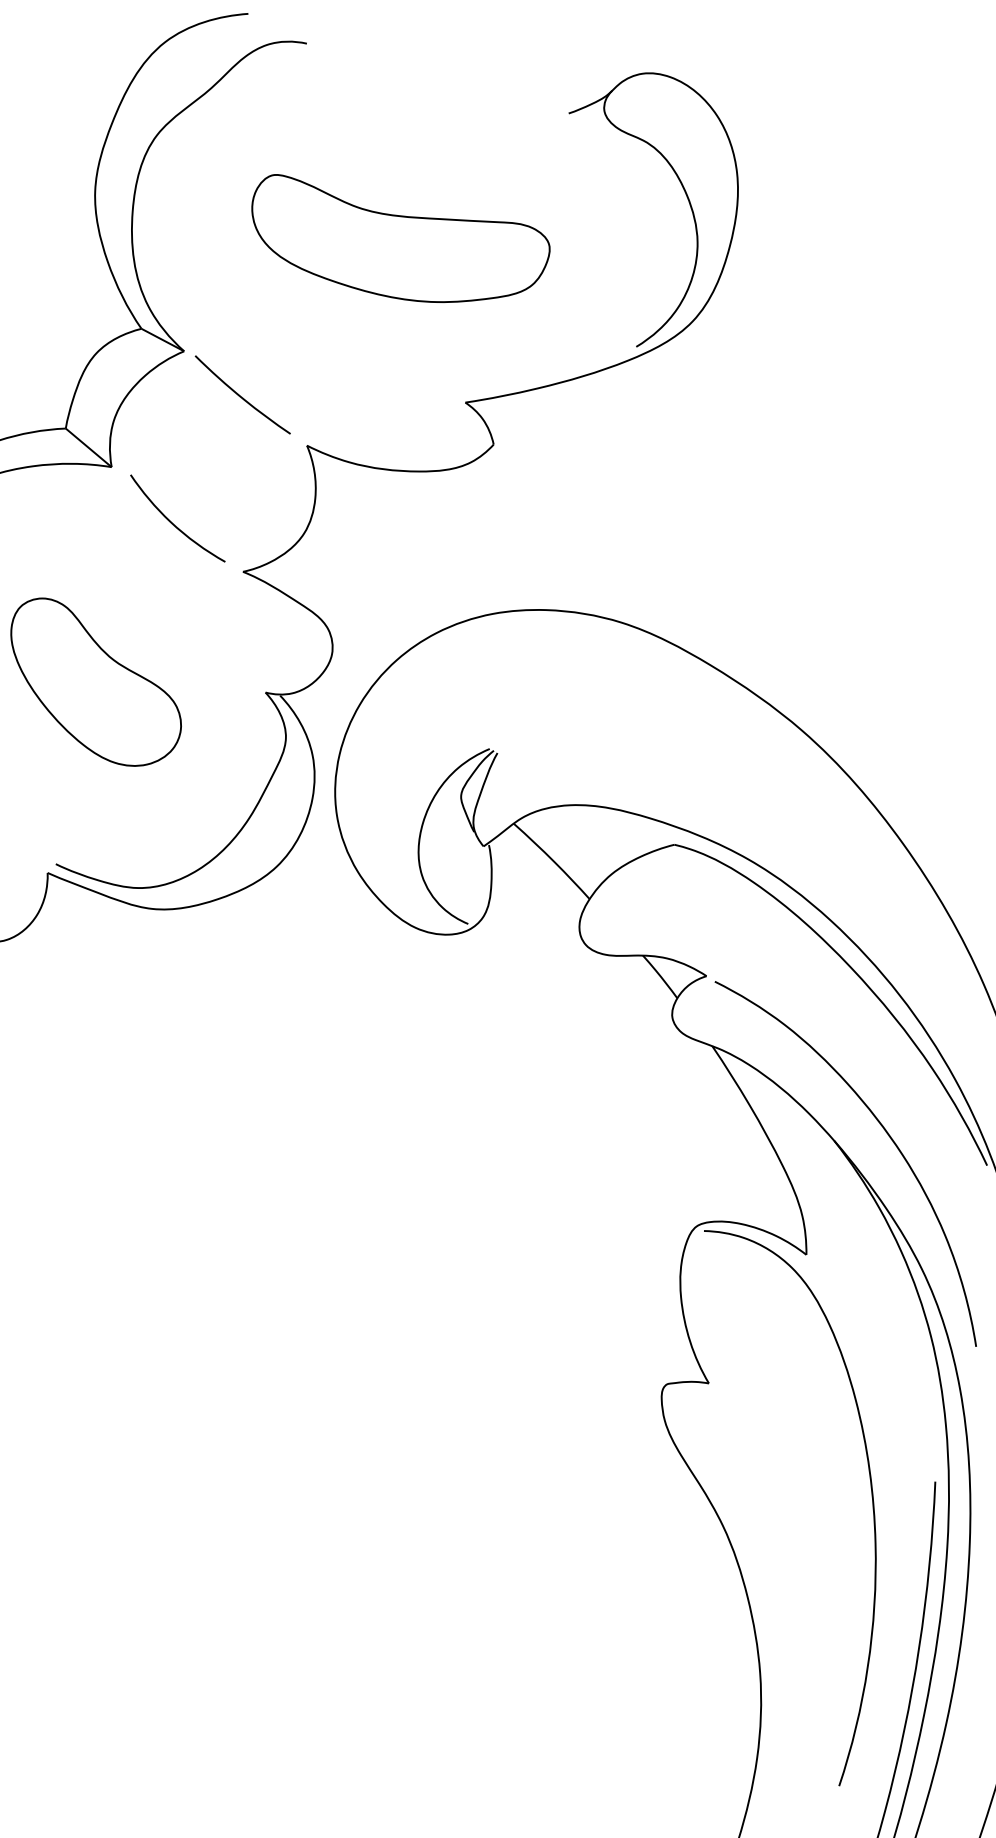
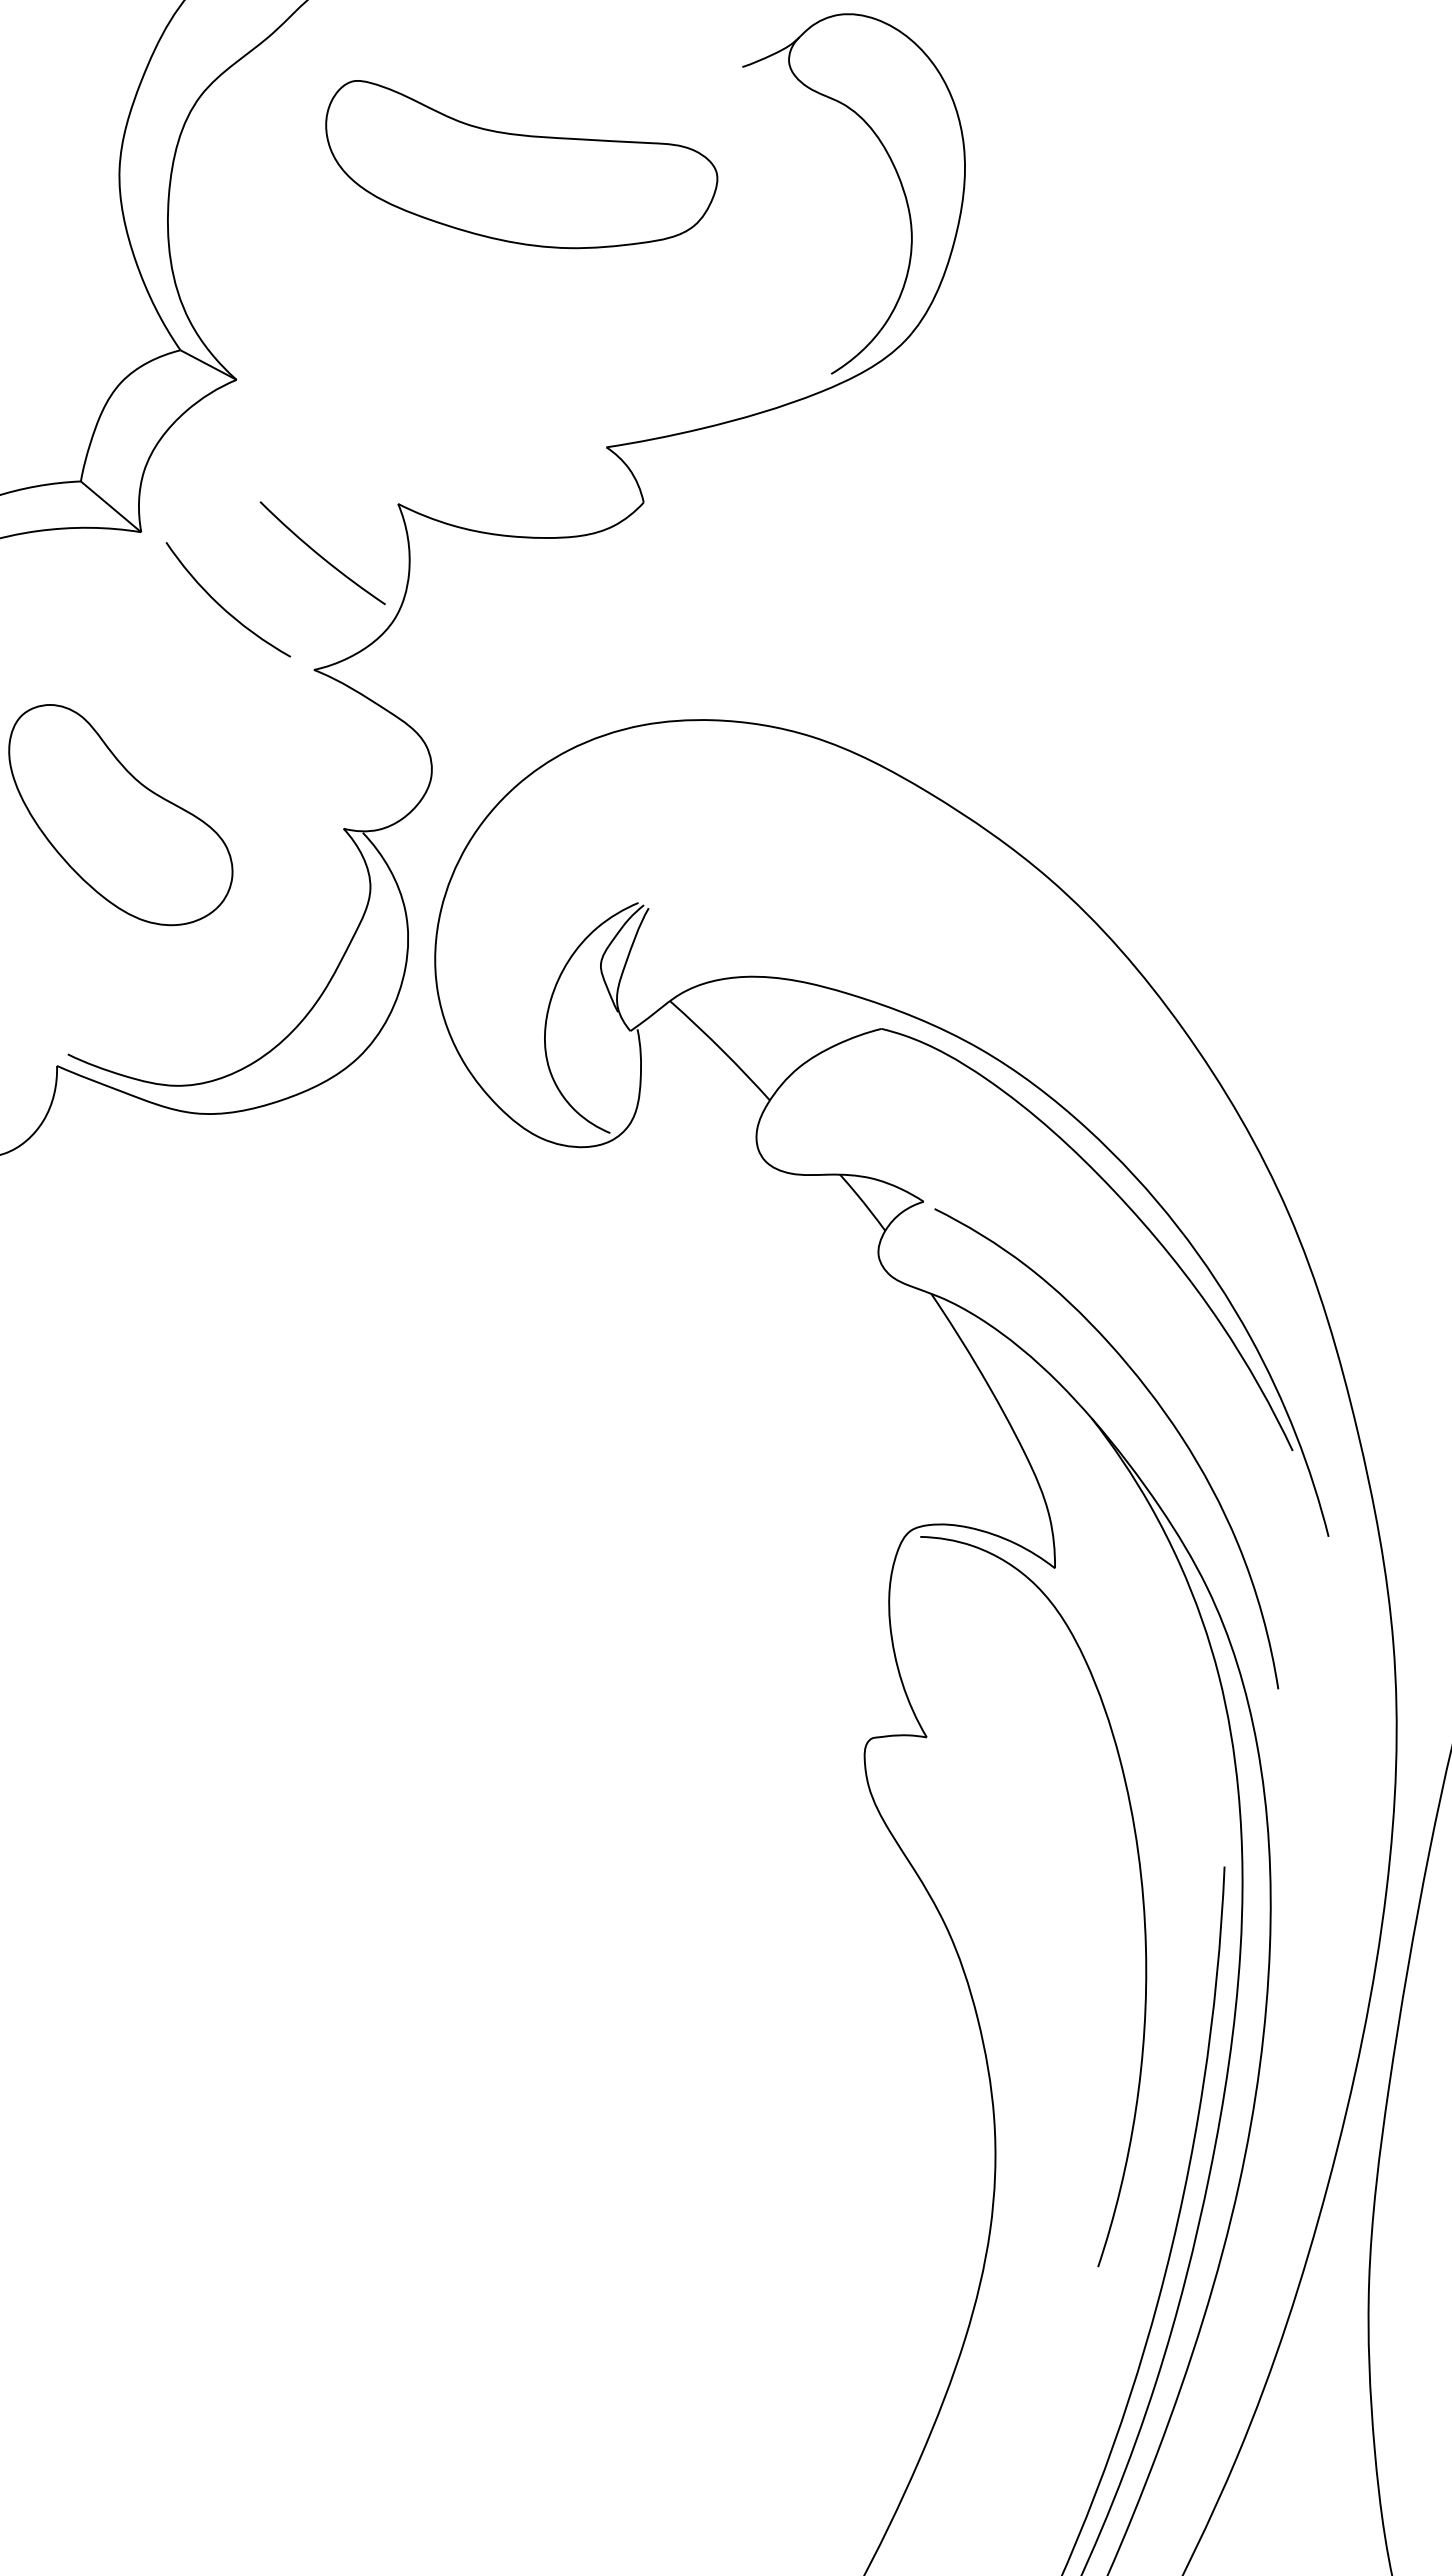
part: (400, 238) -> (521, 164), moved
curve: (241, 395) -> (320, 554), moved

